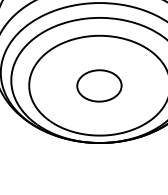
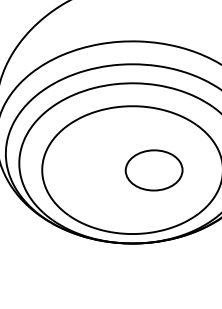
part: (98, 85) -> (153, 170), moved

